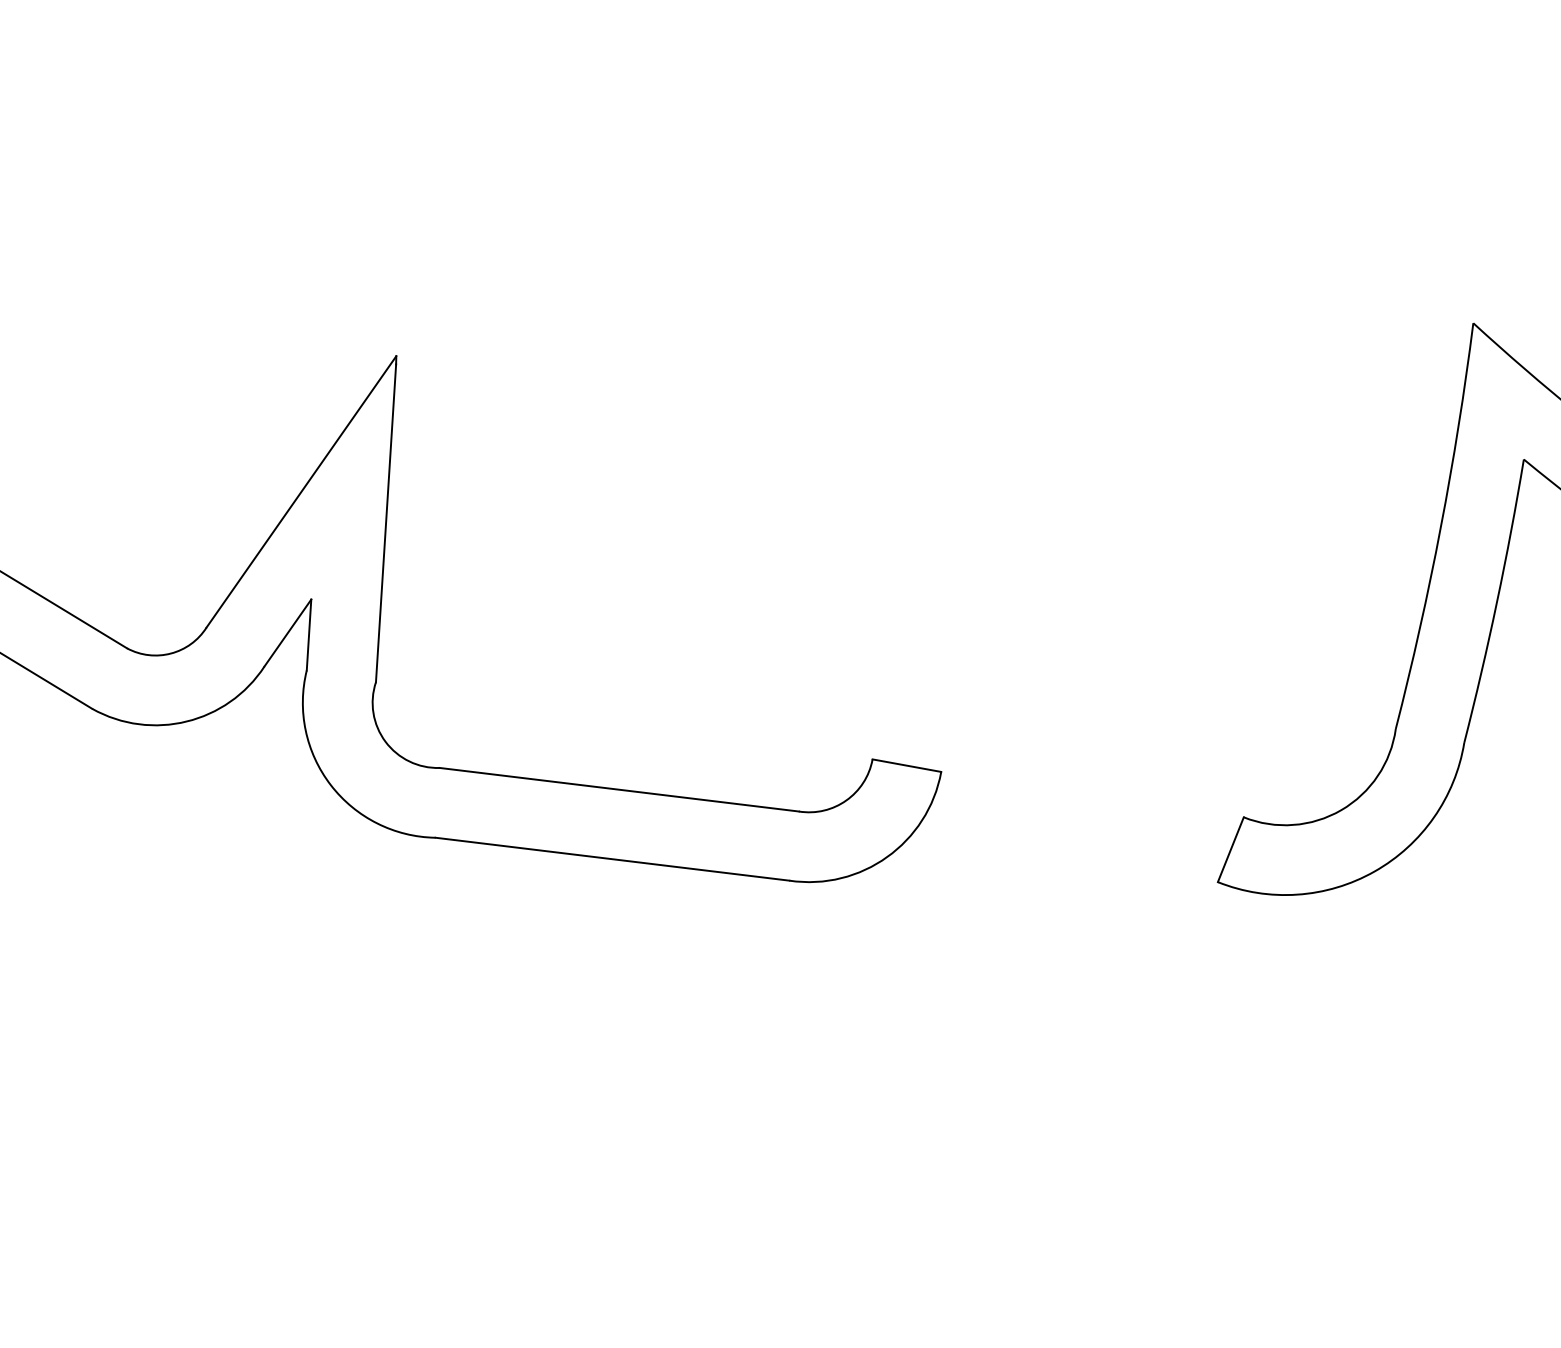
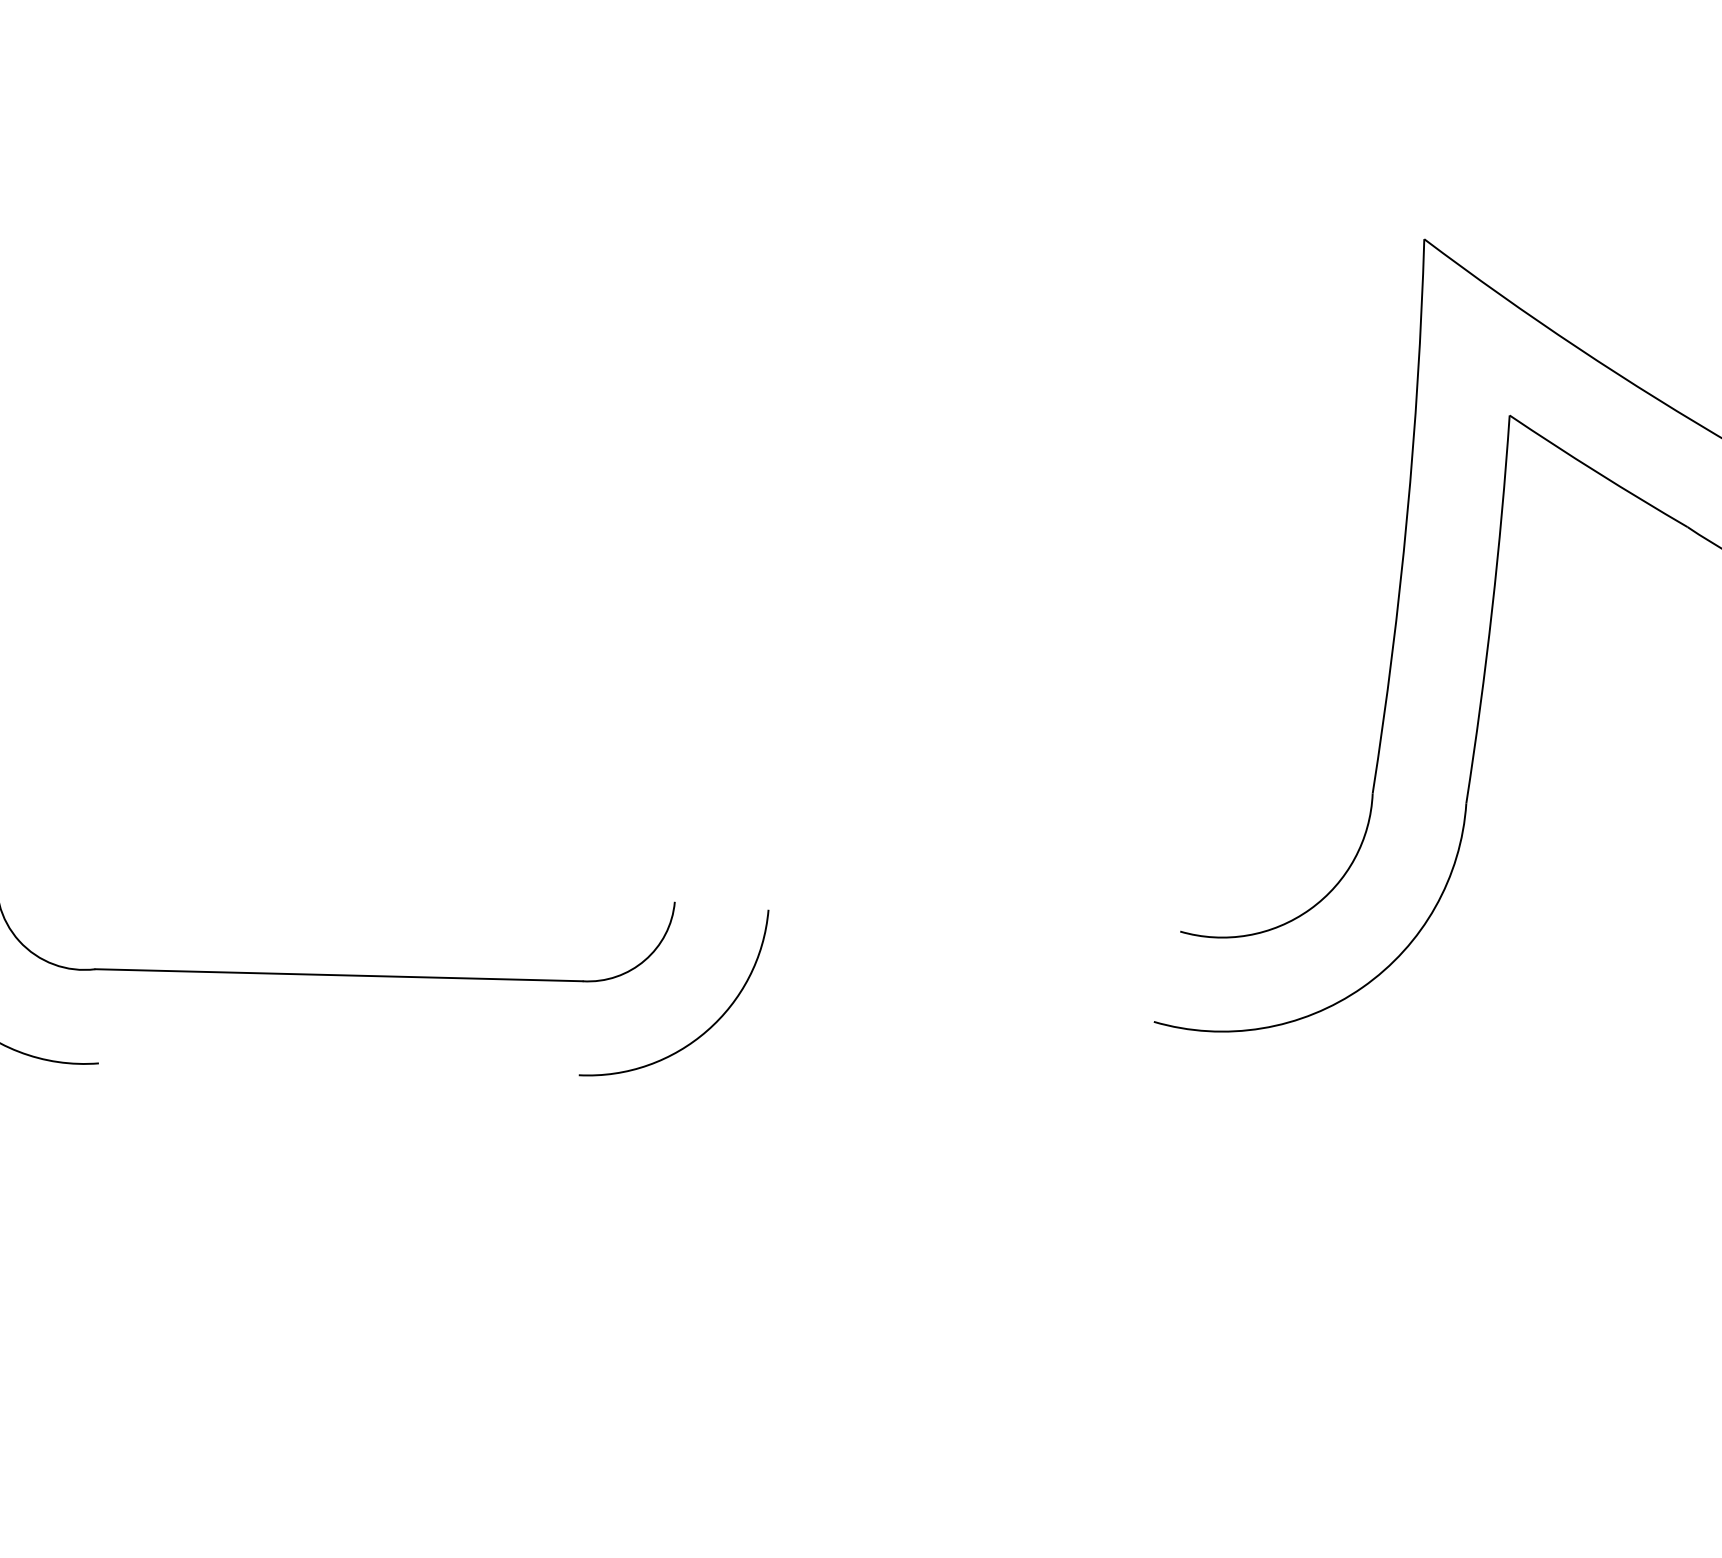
line: (906, 765) -> (721, 905), removed
line: (1230, 849) -> (1166, 976), removed
line: (612, 858) -> (338, 1068), removed

